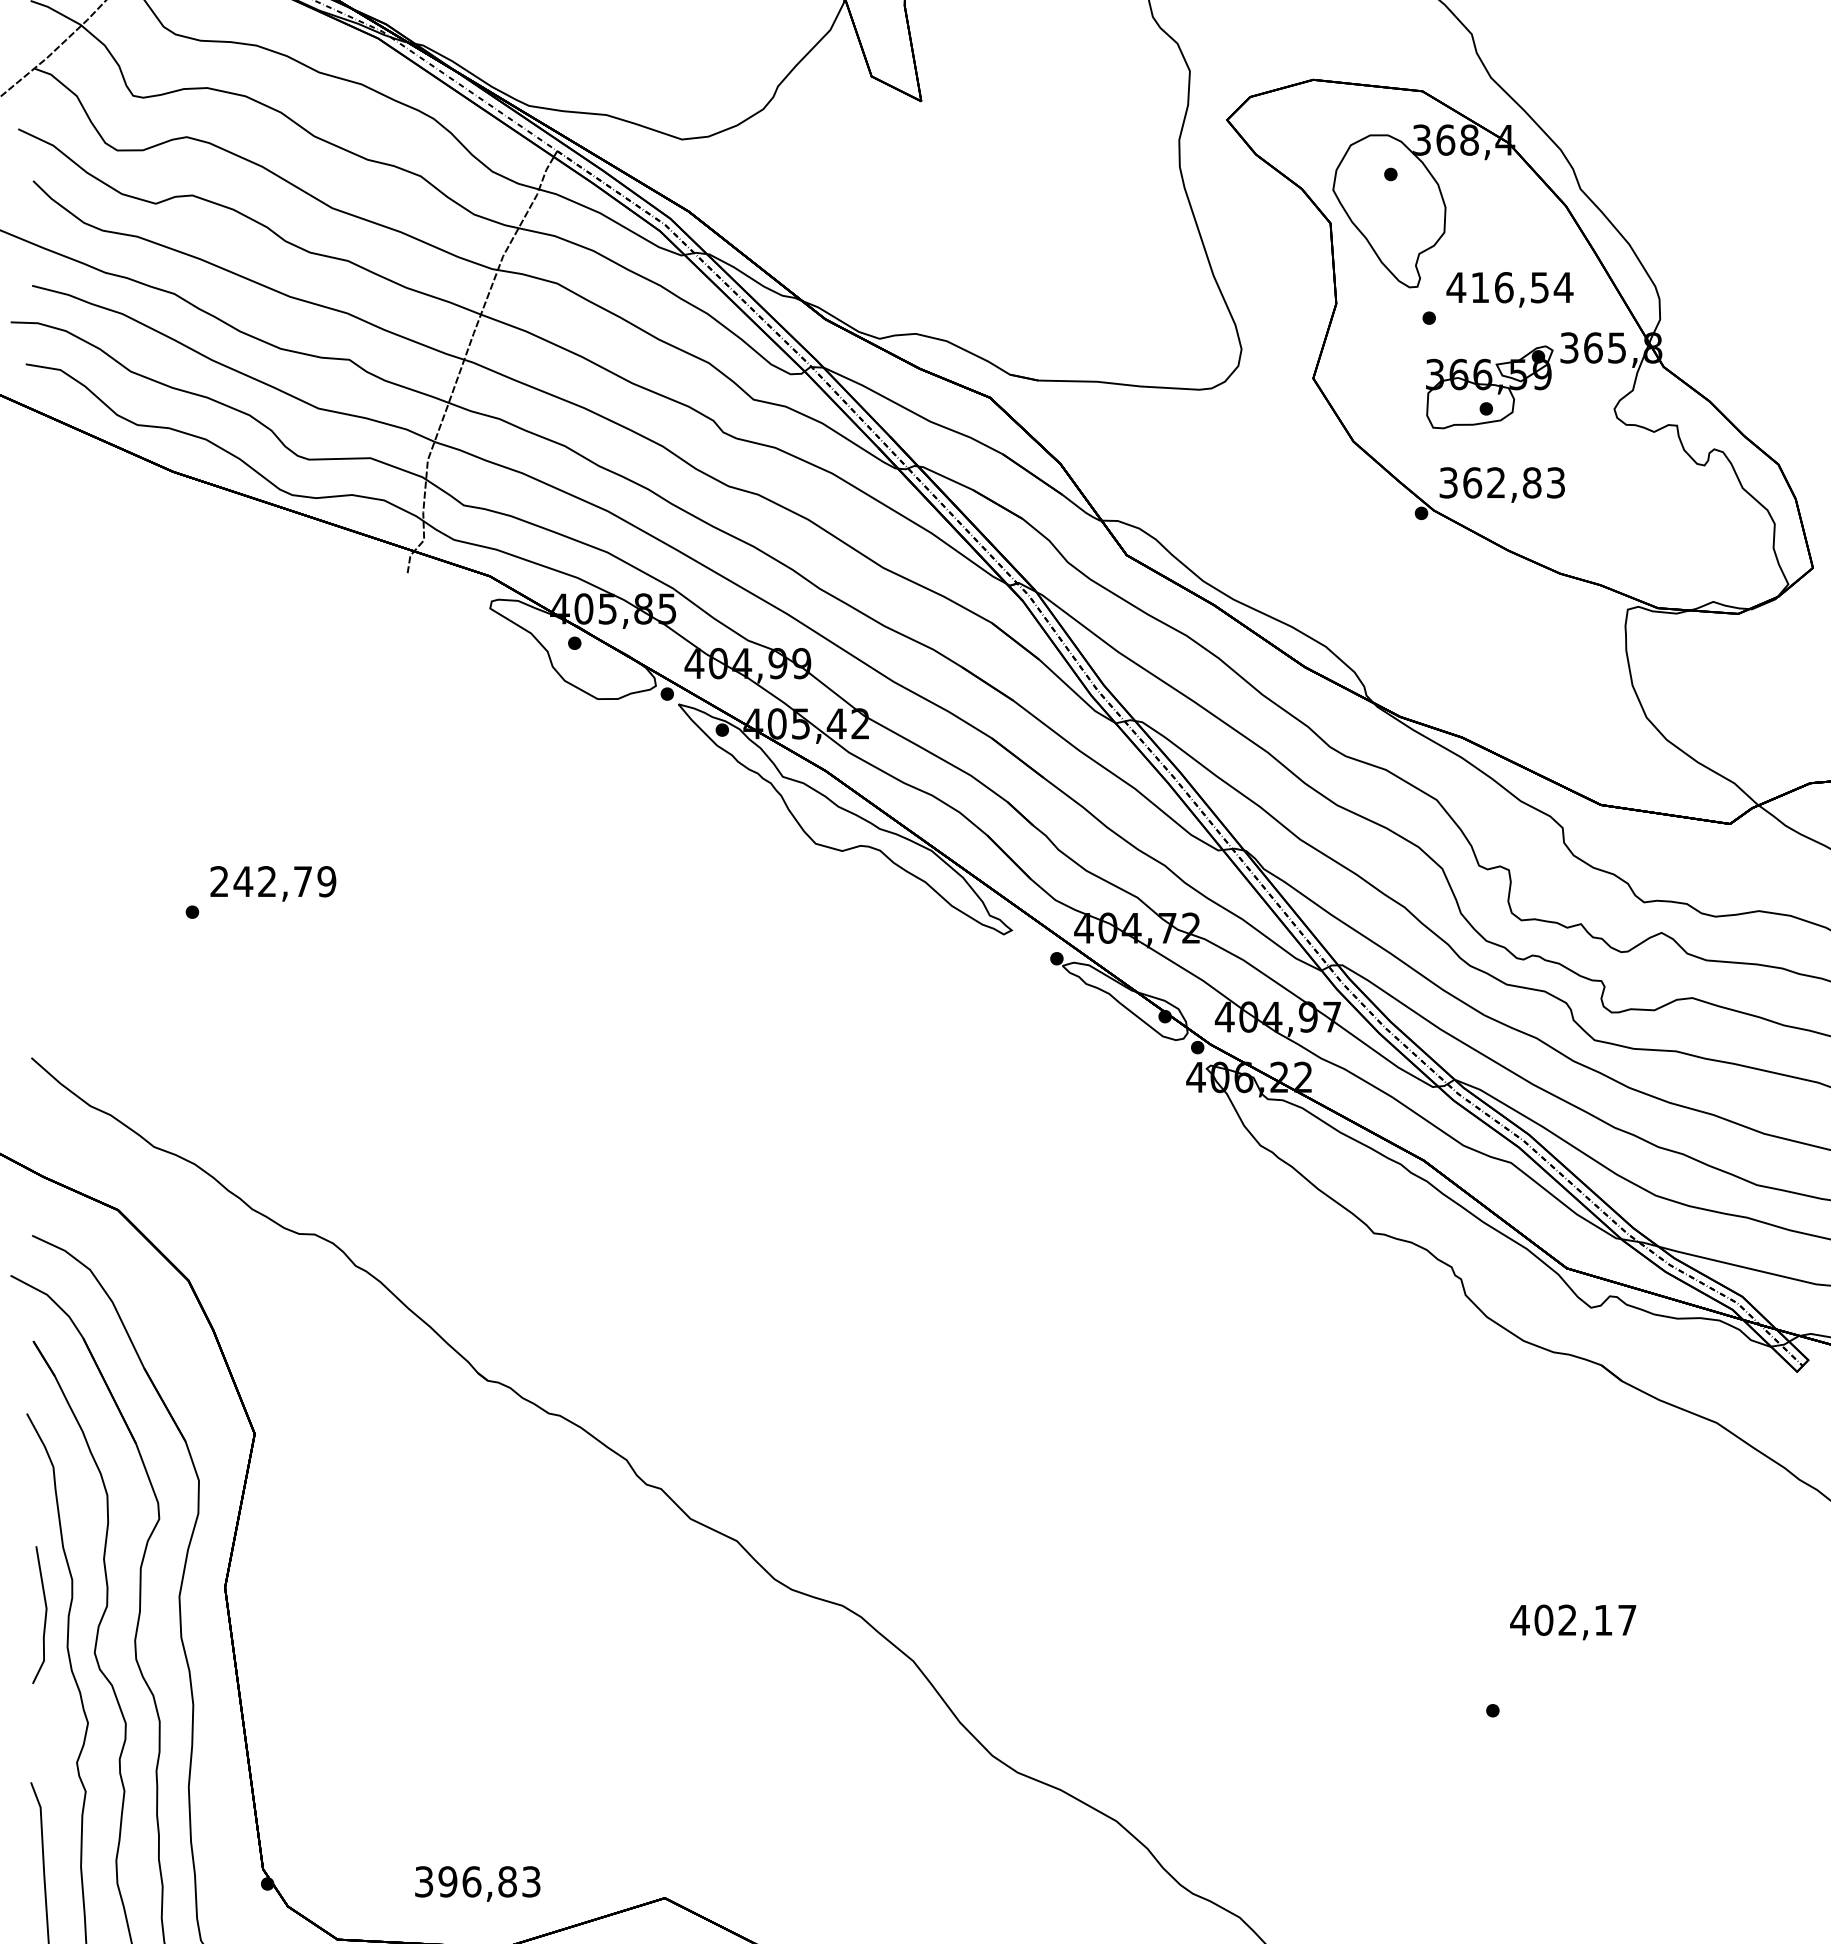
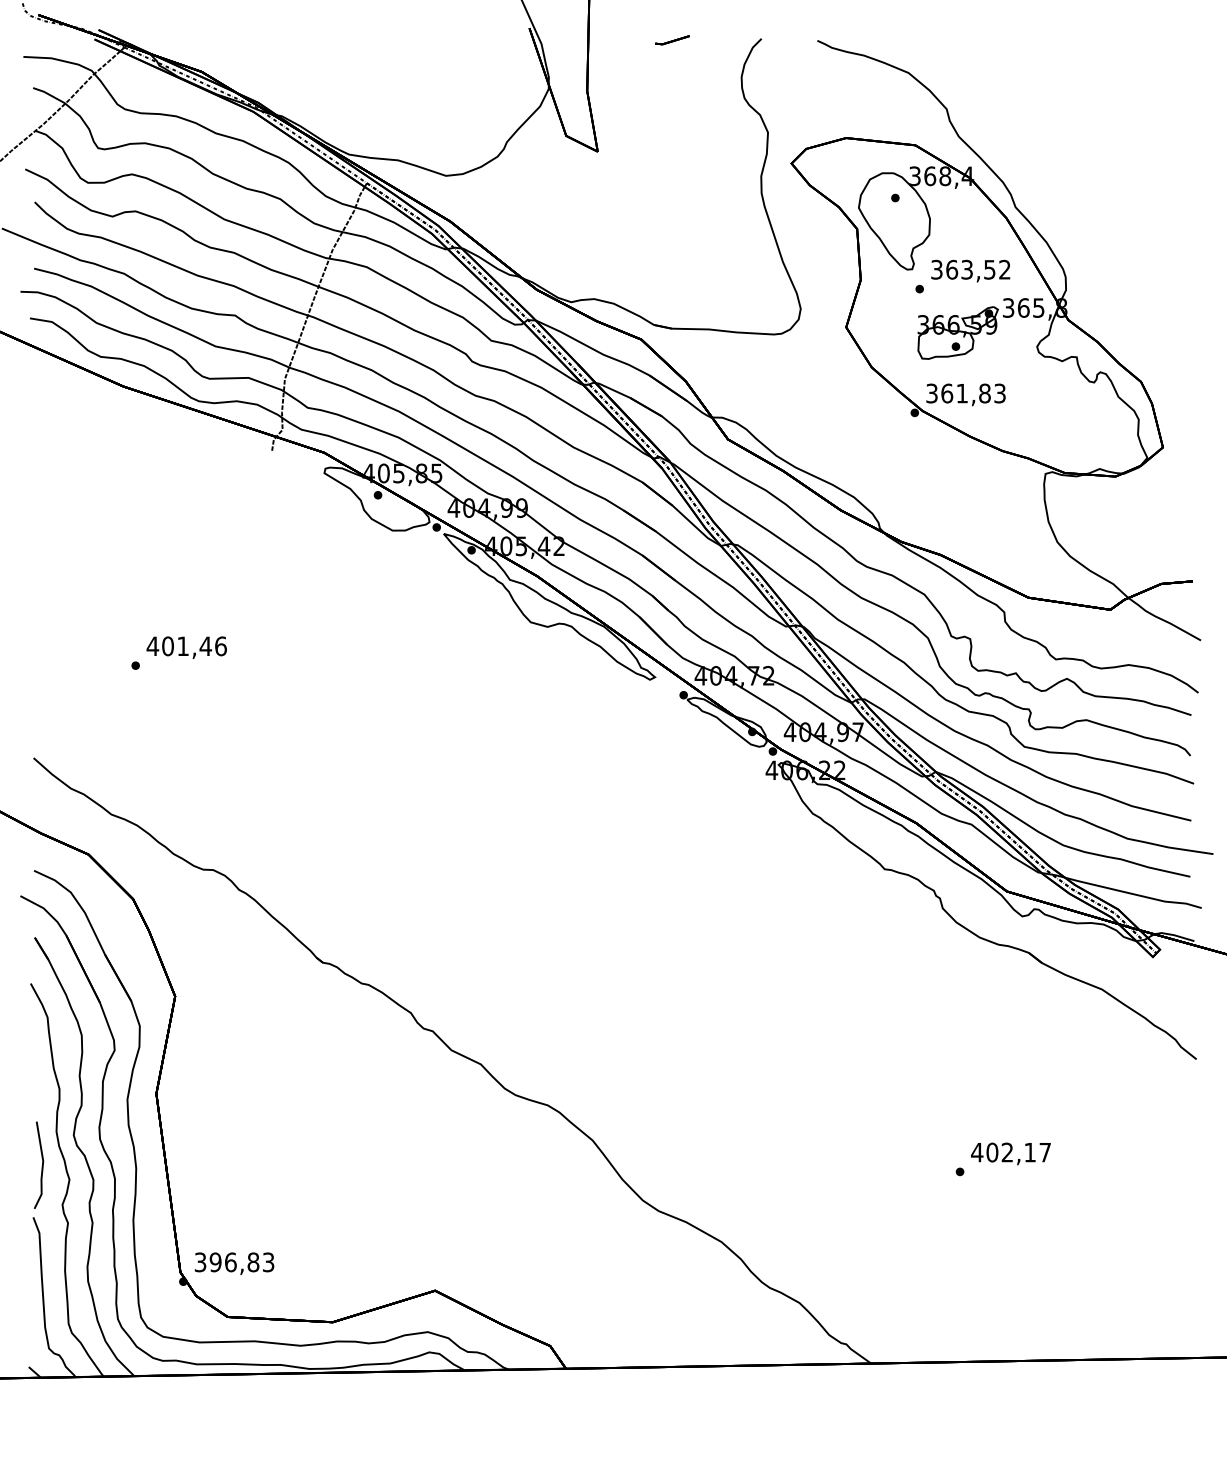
text: (1509, 287) -> (970, 269), 416,54 -> 363,52
text: (1495, 482) -> (961, 393), 362,83 -> 361,83
text: (272, 881) -> (186, 646), 242,79 -> 401,46
line: (43, 1617) -> (41, 1166), moved
text: (1572, 1621) -> (1010, 1153), moved
text: (477, 1883) -> (234, 1263), moved

